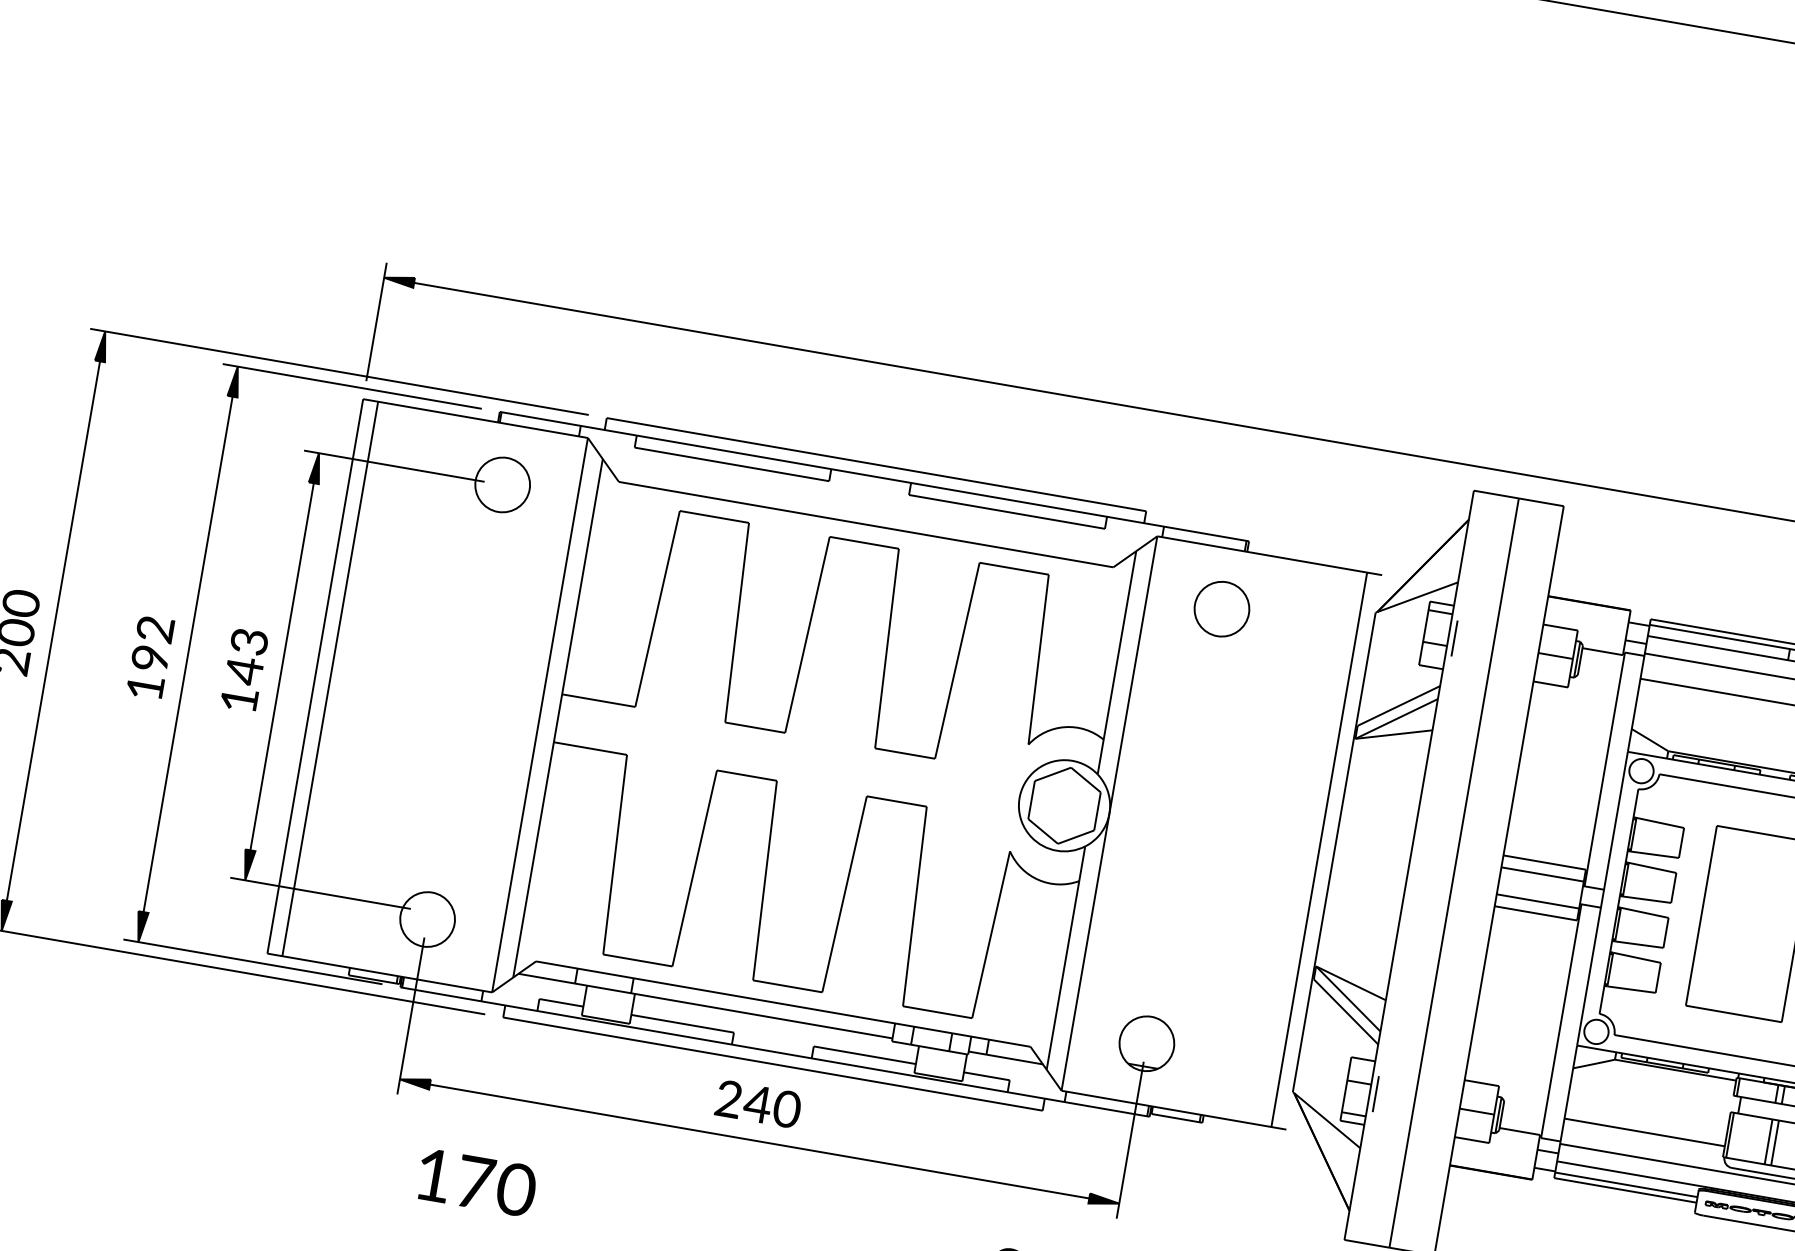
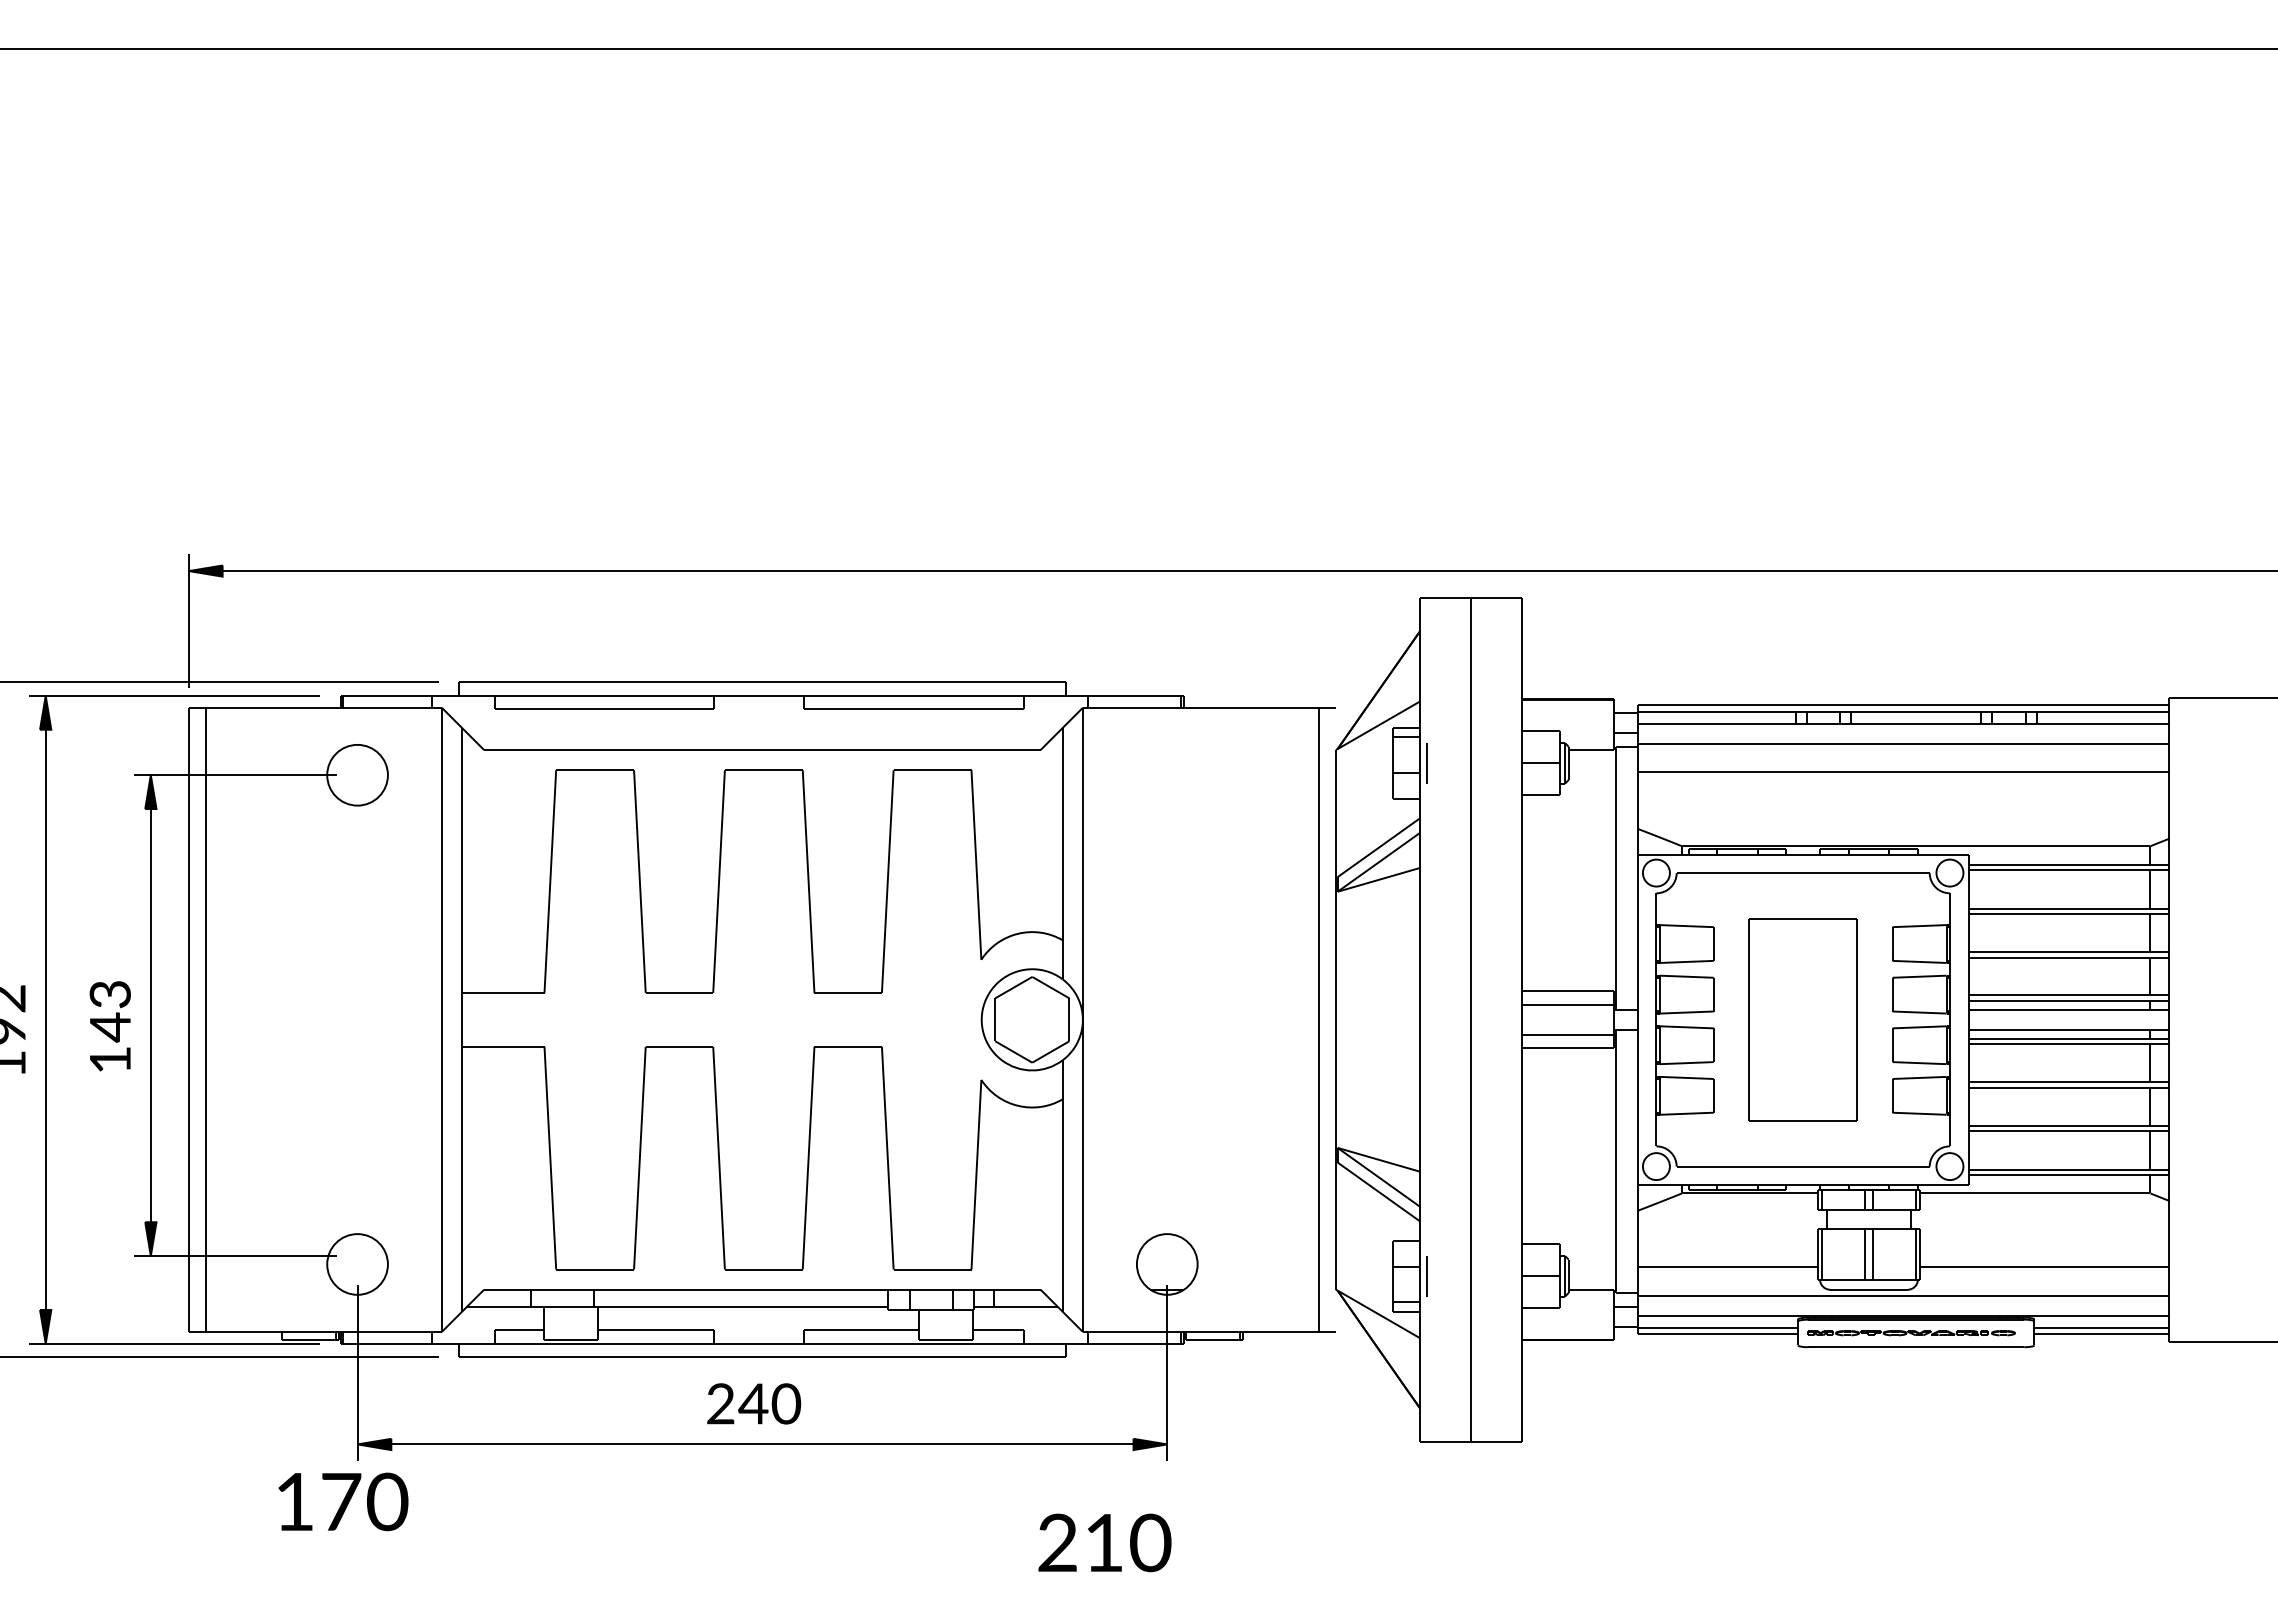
part: (1222, 609) -> (1167, 775), removed
text: (477, 1182) -> (343, 1501), moved

